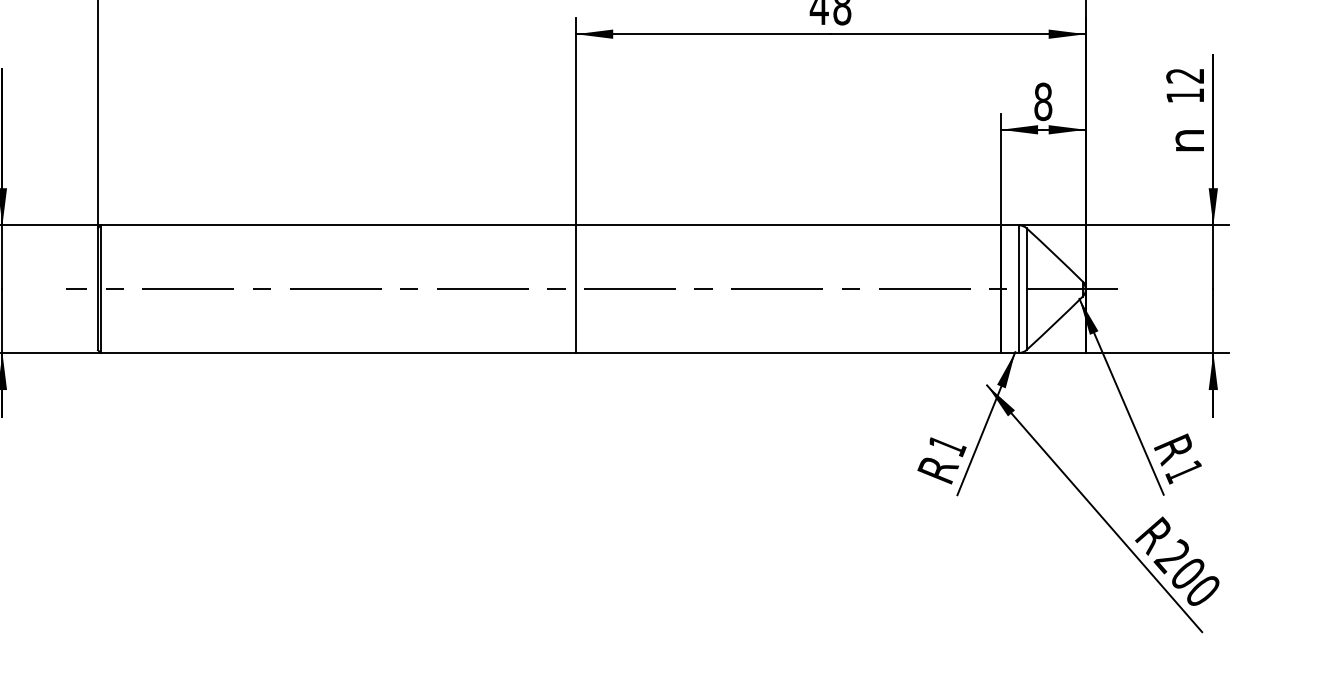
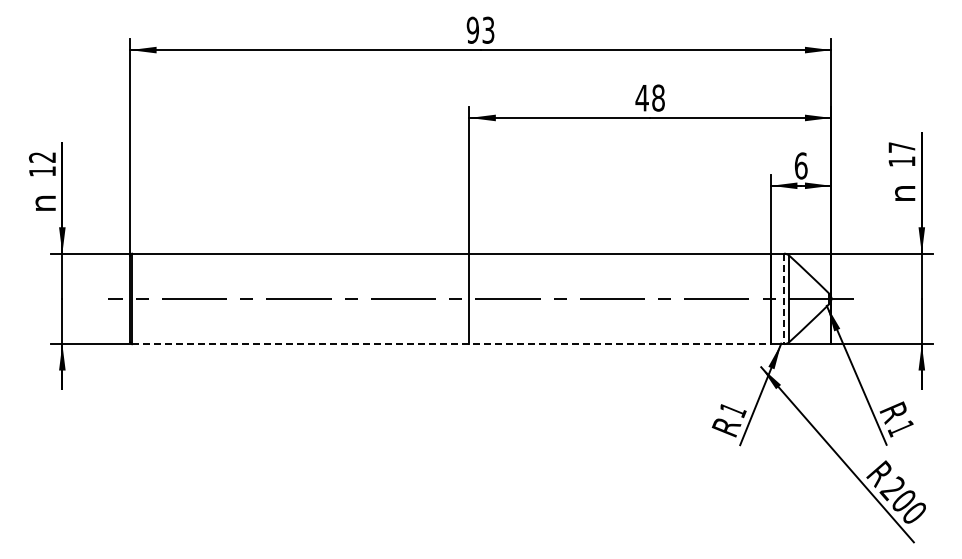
text: (1184, 75) -> (901, 147), 12 -> 17
text: (1042, 101) -> (800, 165), 8 -> 6
line: (1019, 289) -> (784, 299), solid -> dashed
line: (552, 353) -> (452, 344), solid -> dashed

